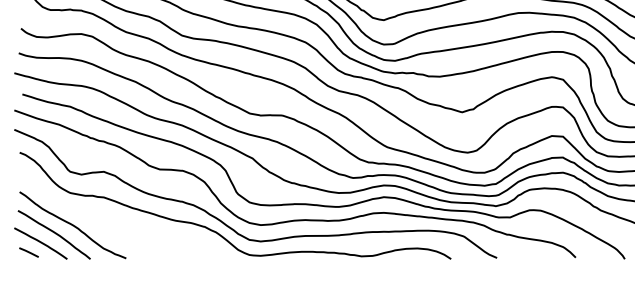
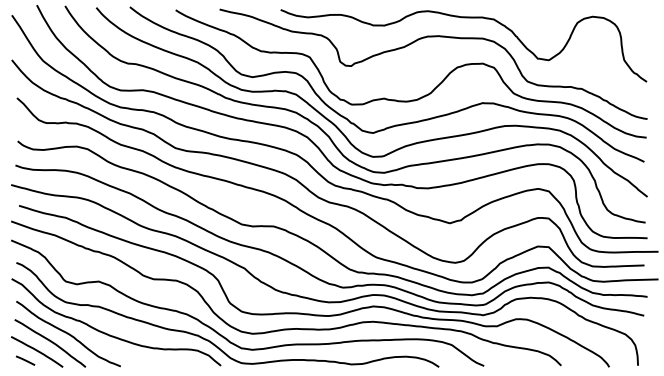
curve: (118, 226) -> (113, 335), added

